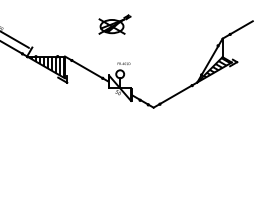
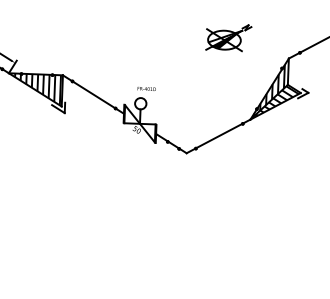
part: (114, 24) -> (228, 37), moved
hatch: (209, 61) -> (268, 90), added

